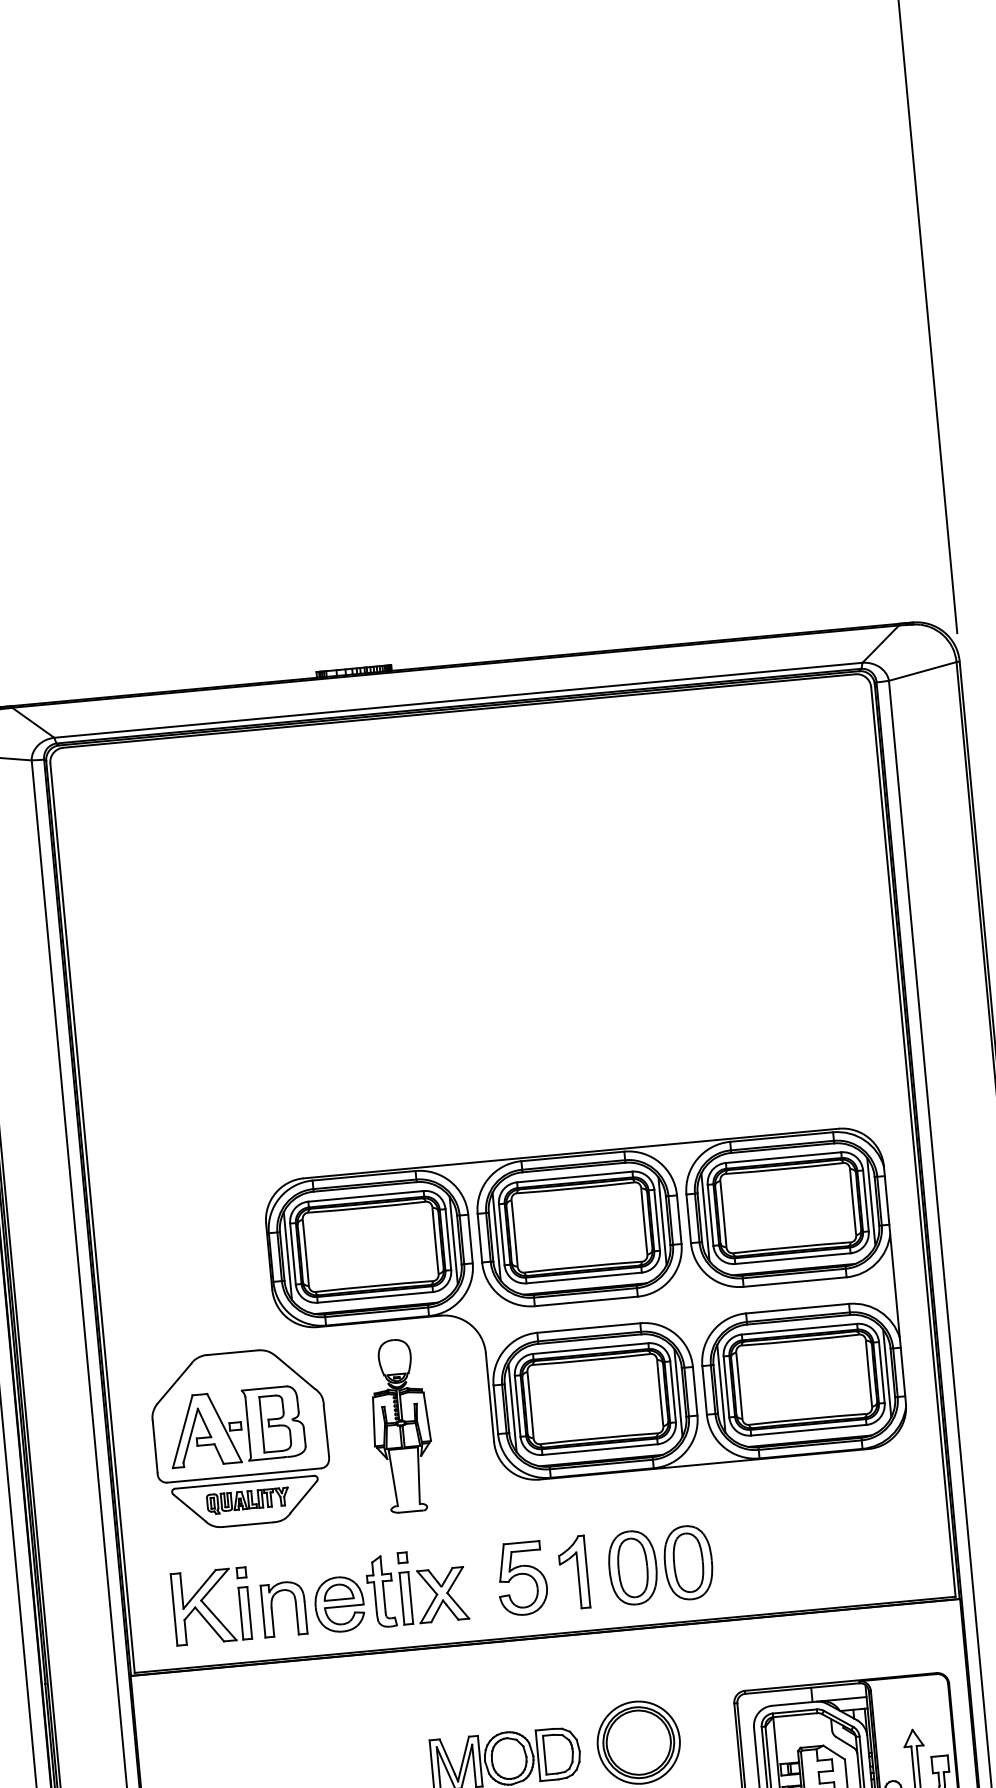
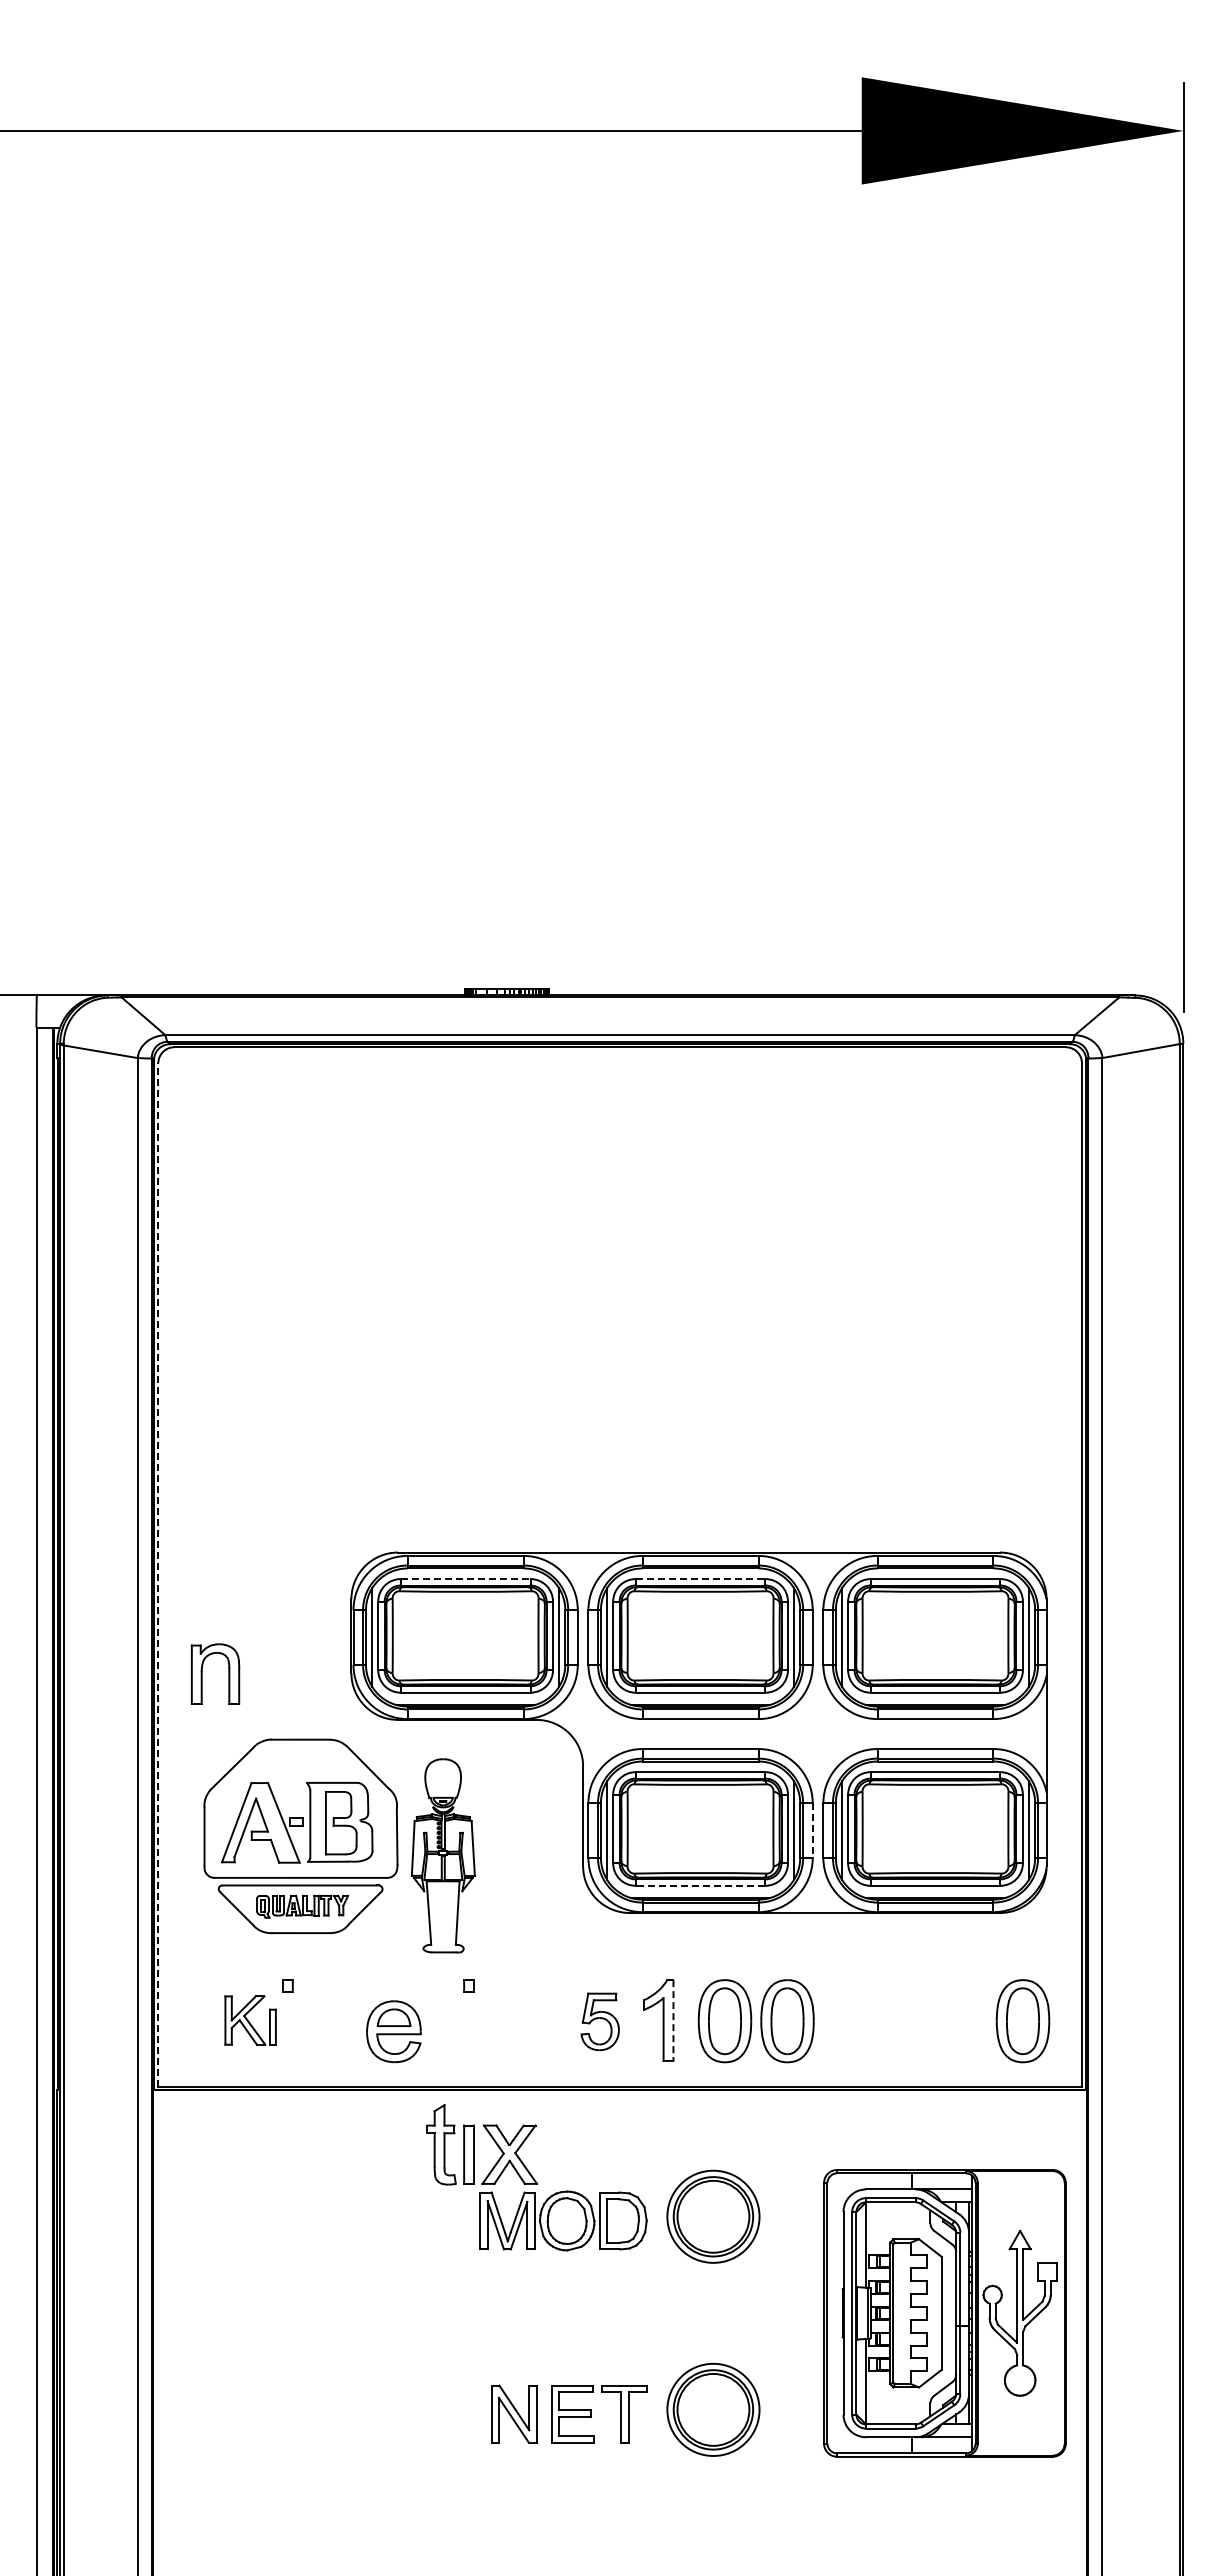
line: (574, 1177) -> (700, 1579), solid -> dashed
line: (365, 1196) -> (465, 1579), solid -> dashed
line: (92, 1218) -> (158, 1575), solid -> dashed
line: (695, 1392) -> (812, 1831), solid -> dashed
part: (400, 1425) -> (442, 1855), moved
line: (599, 1449) -> (700, 1885), solid -> dashed
part: (897, 1543) -> (1022, 2021), added
line: (587, 1572) -> (673, 2021), solid -> dashed
part: (521, 1578) -> (599, 2021), size x0.7
part: (410, 1588) -> (474, 2144), moved
part: (211, 1606) -> (250, 2020), size x0.6
part: (272, 1609) -> (202, 1673), moved

